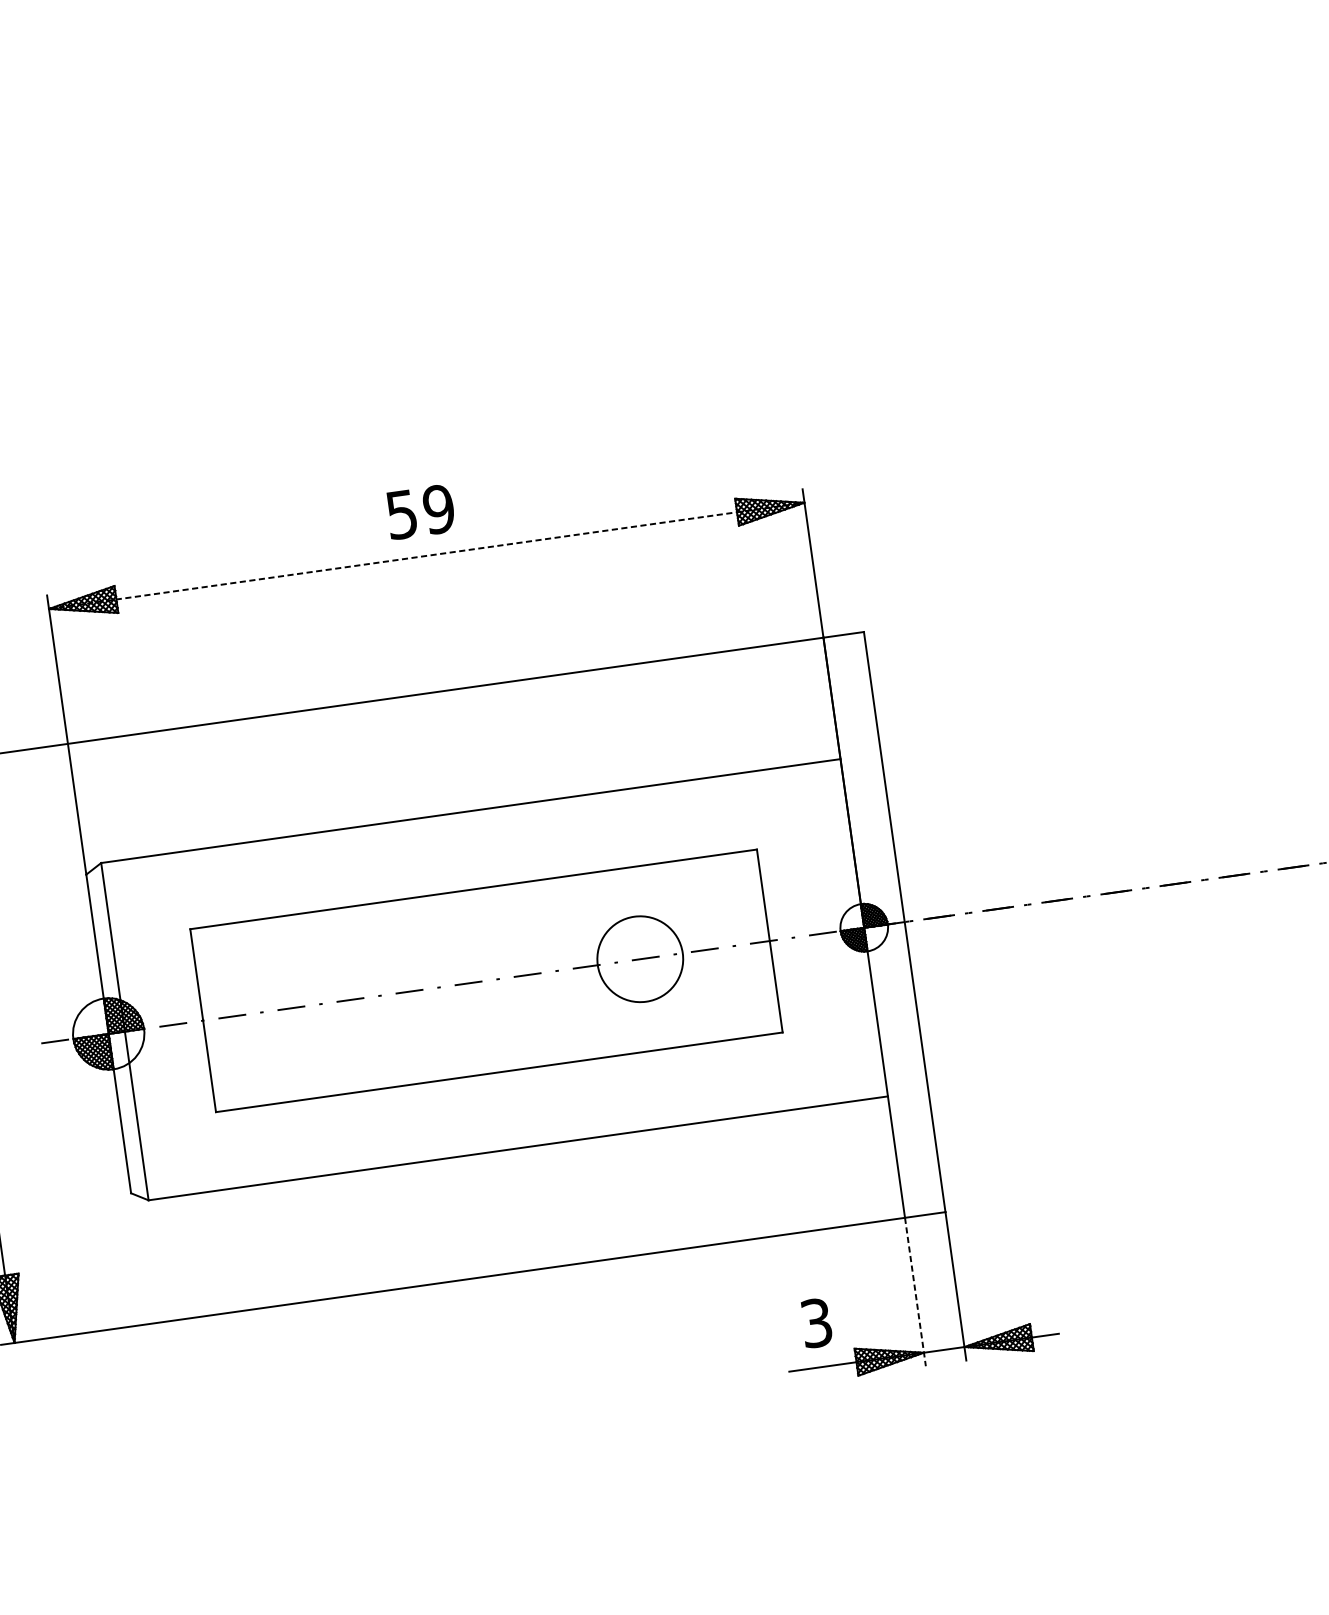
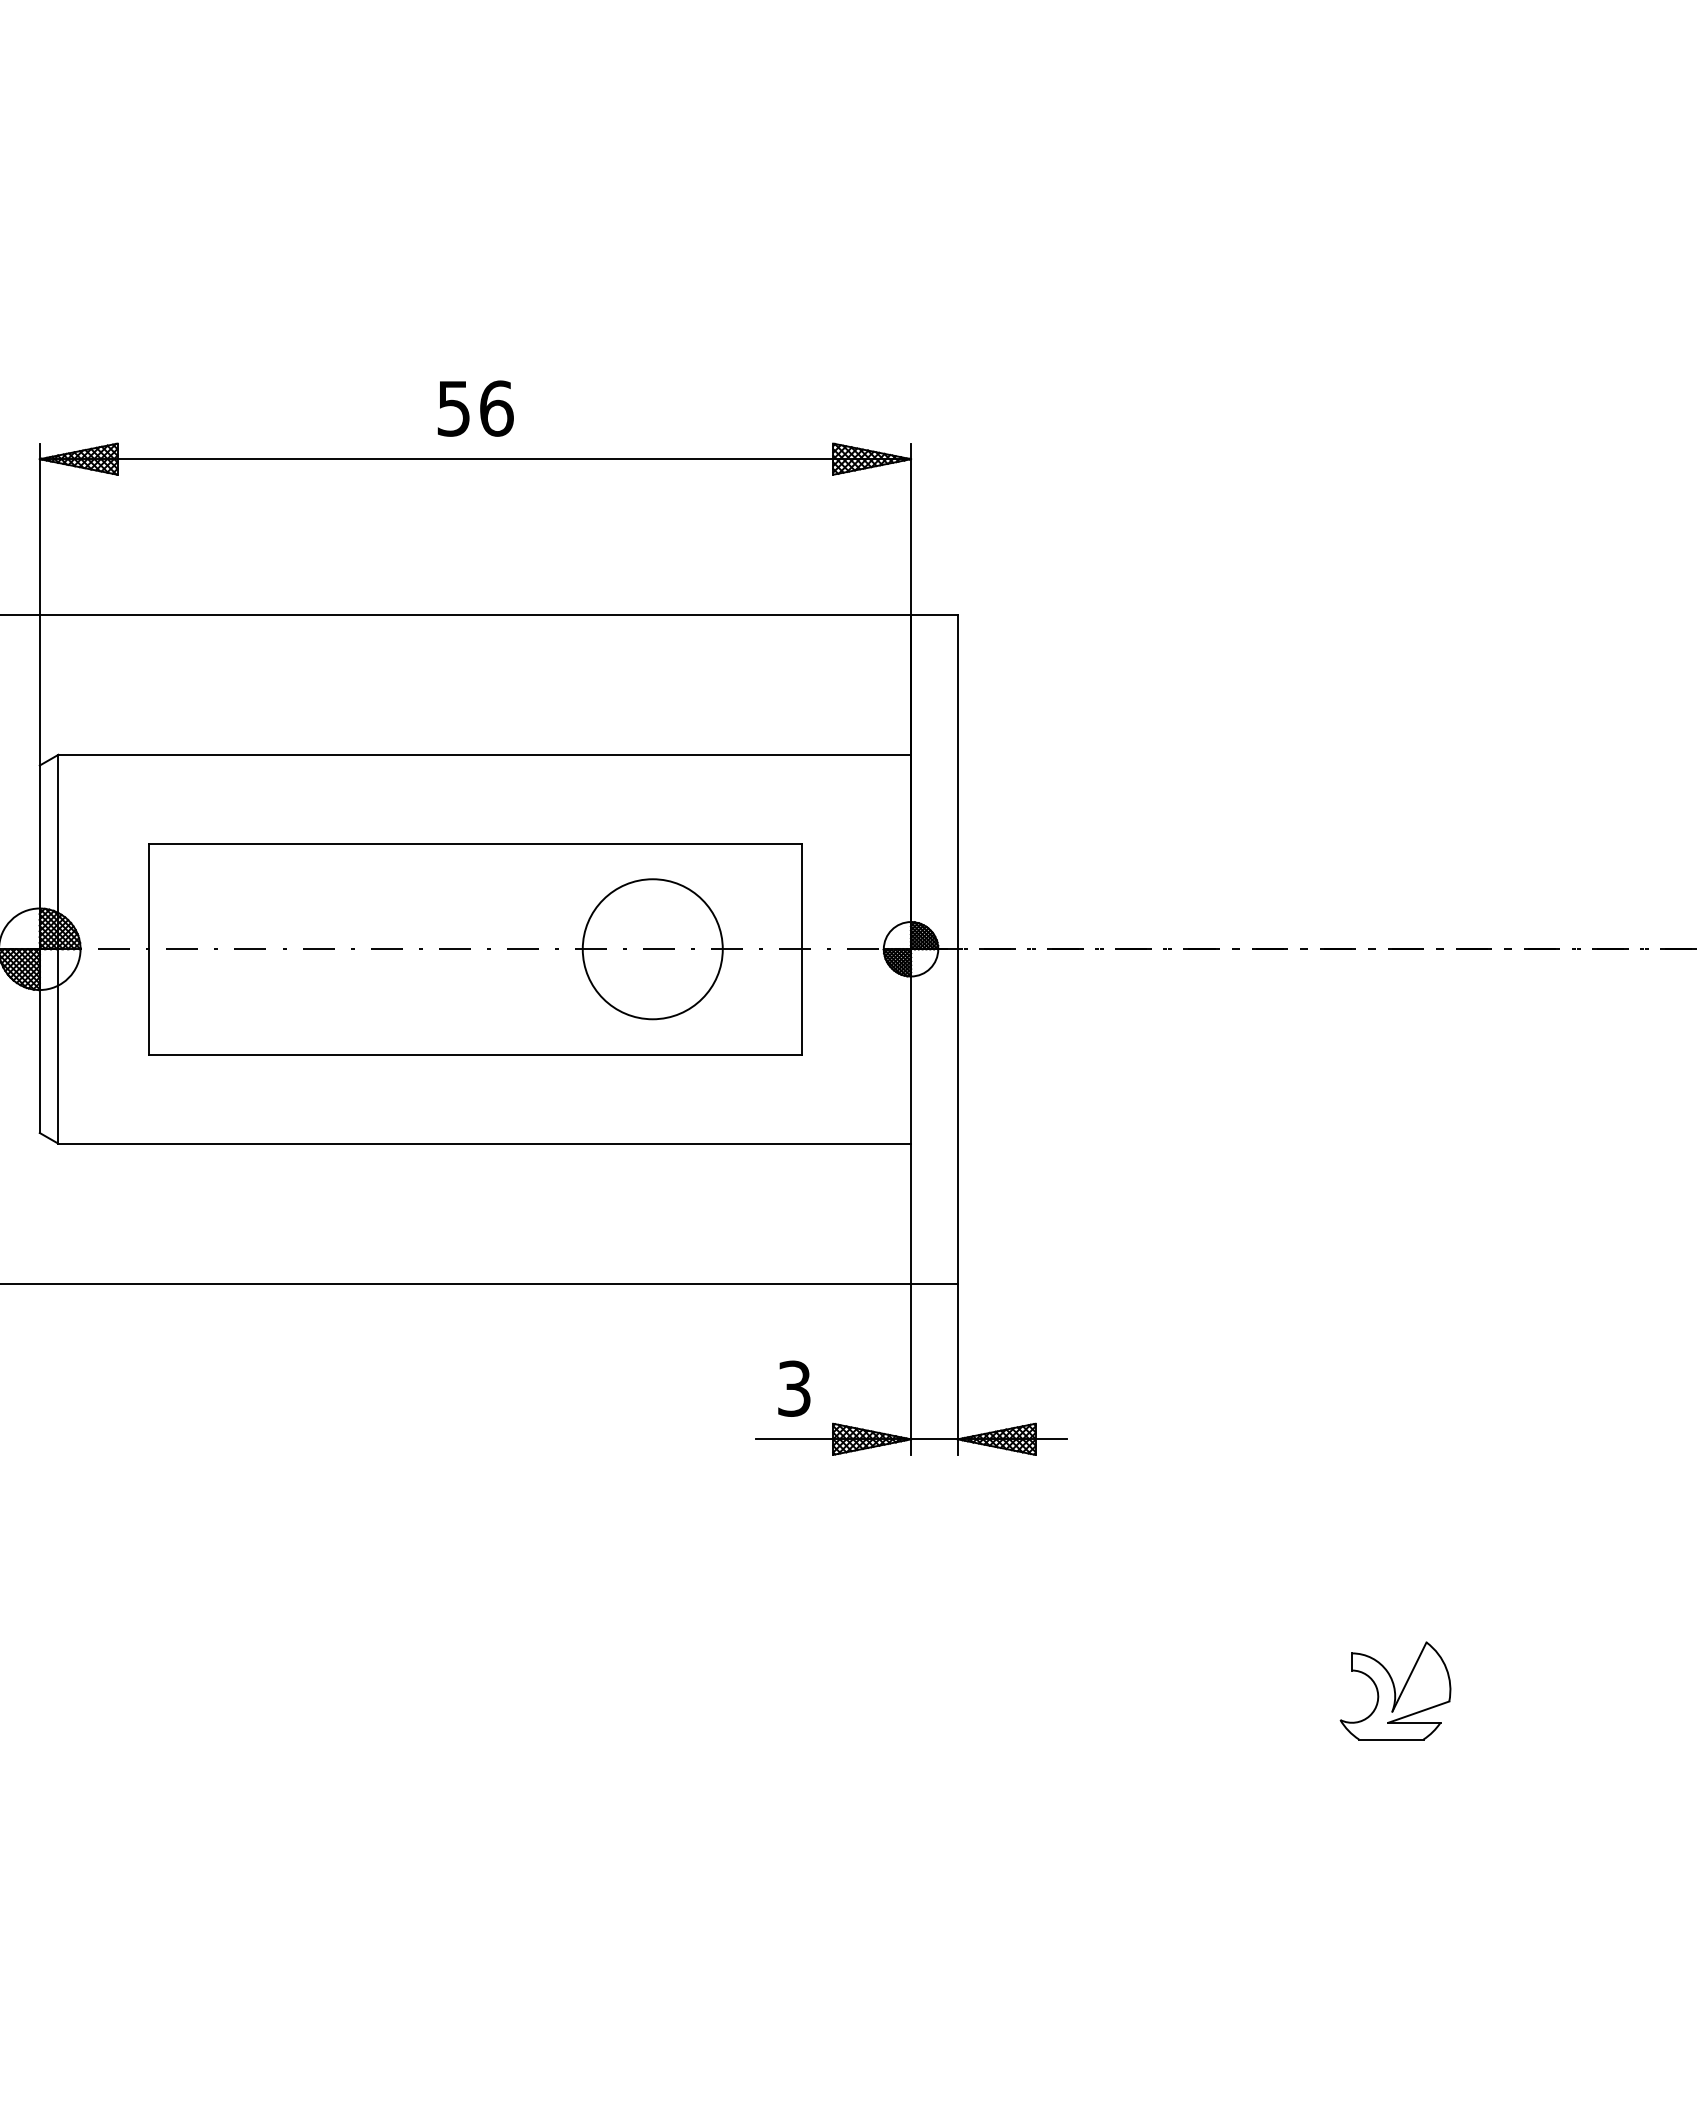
text: (438, 509) -> (496, 408), 59 -> 56
line: (426, 556) -> (475, 459), dashed -> solid
circle: (640, 959) -> (652, 949), size x1.43
line: (915, 1292) -> (911, 1369), dashed -> solid

